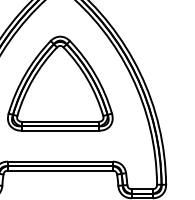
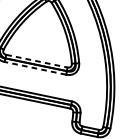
line: (60, 121) -> (37, 61), solid -> dashed
line: (60, 130) -> (35, 68), solid -> dashed

